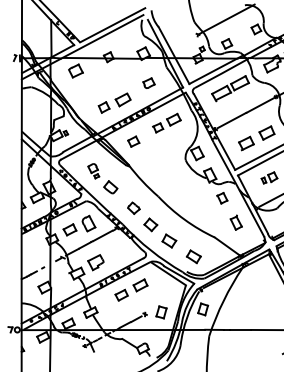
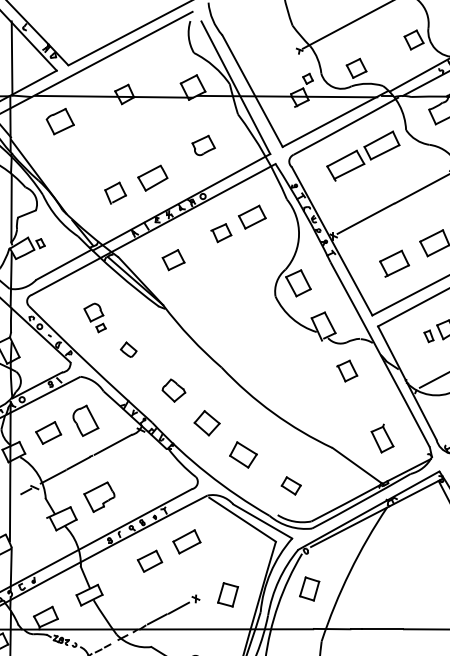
part: (110, 187) -> (128, 349), size x0.6
part: (235, 222) -> (380, 438), moved
part: (193, 256) -> (290, 485), size x0.7

